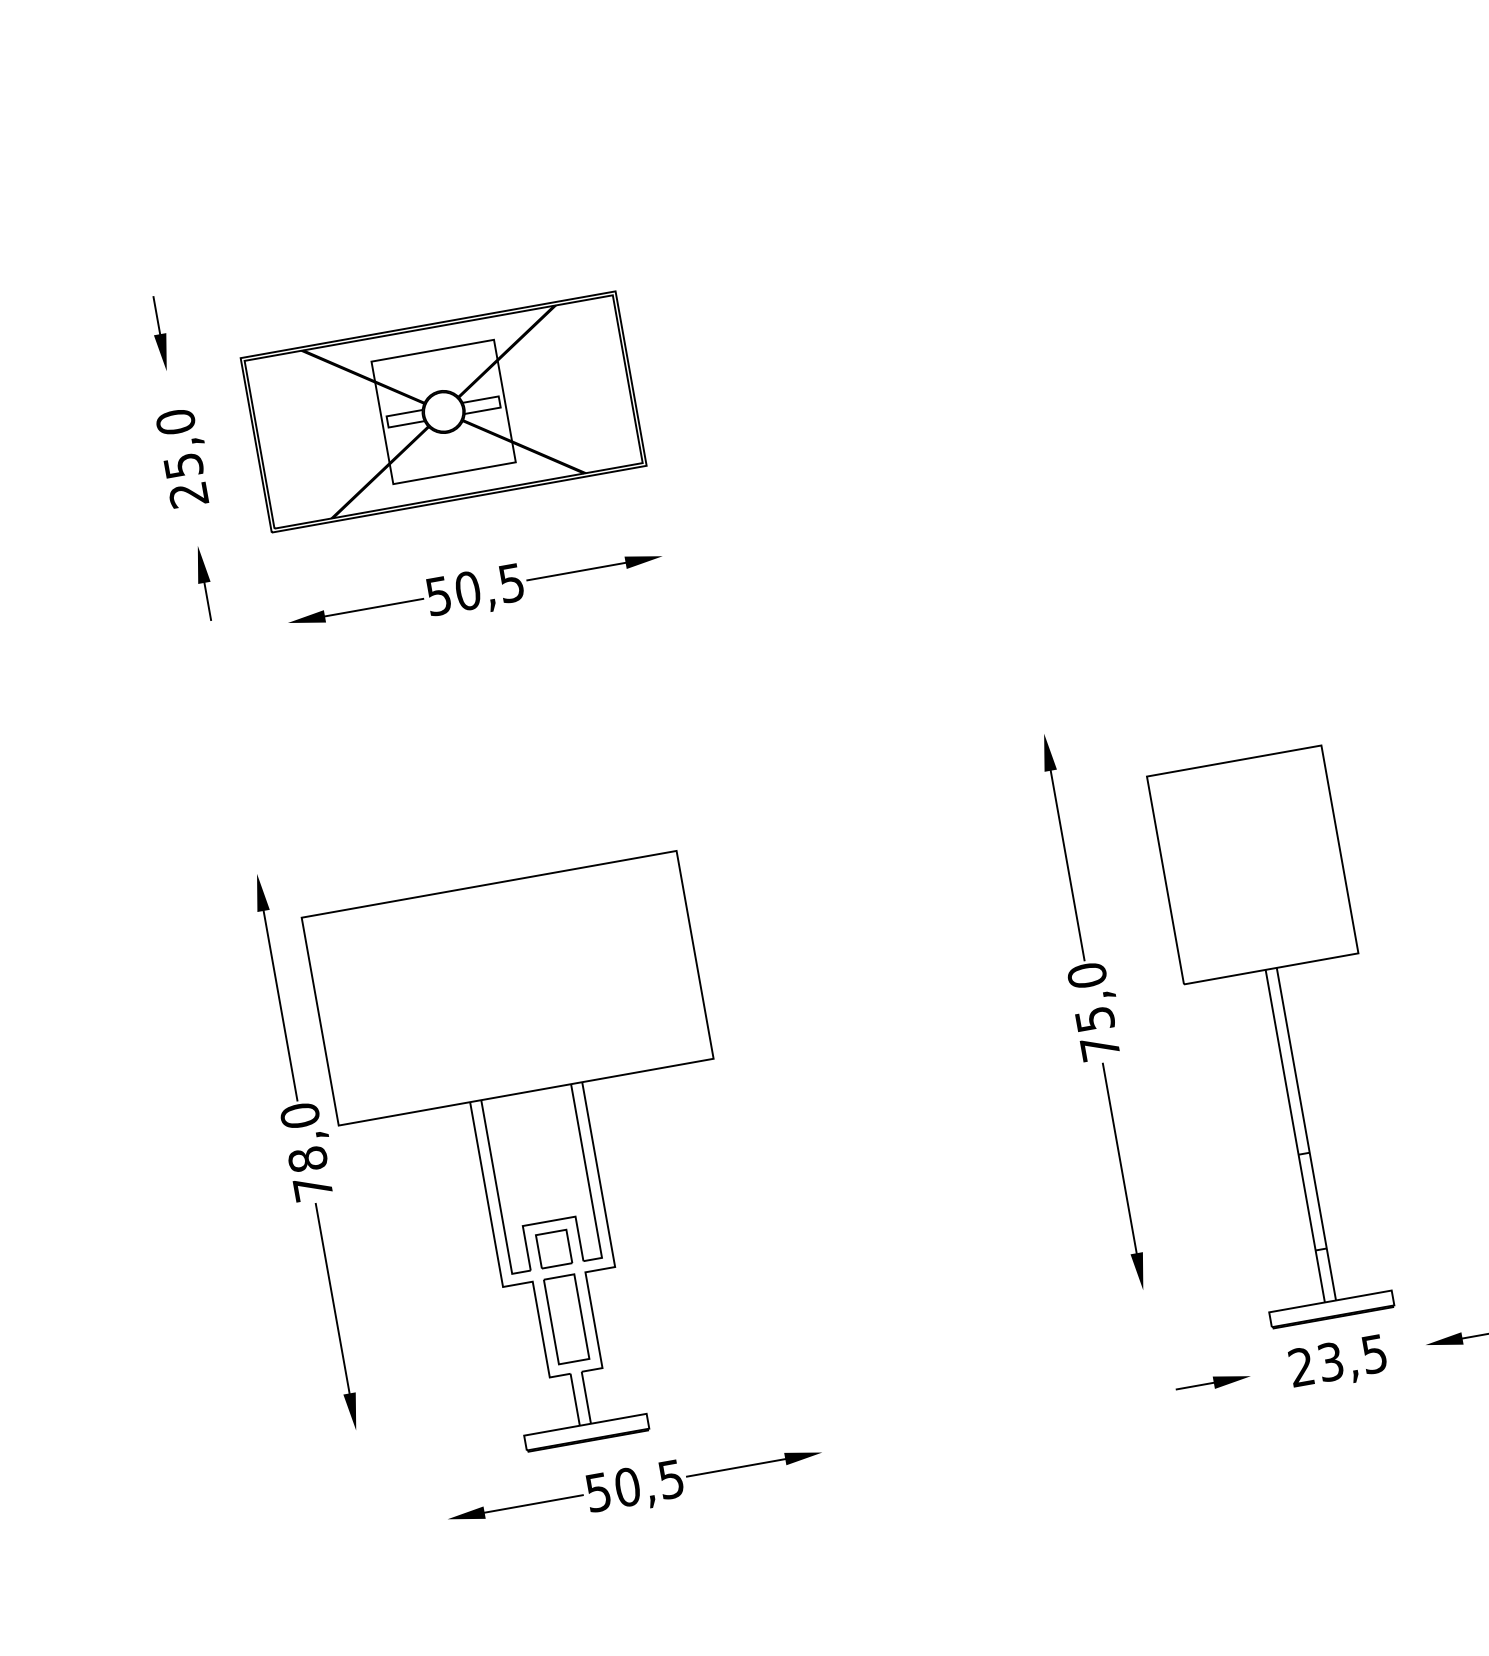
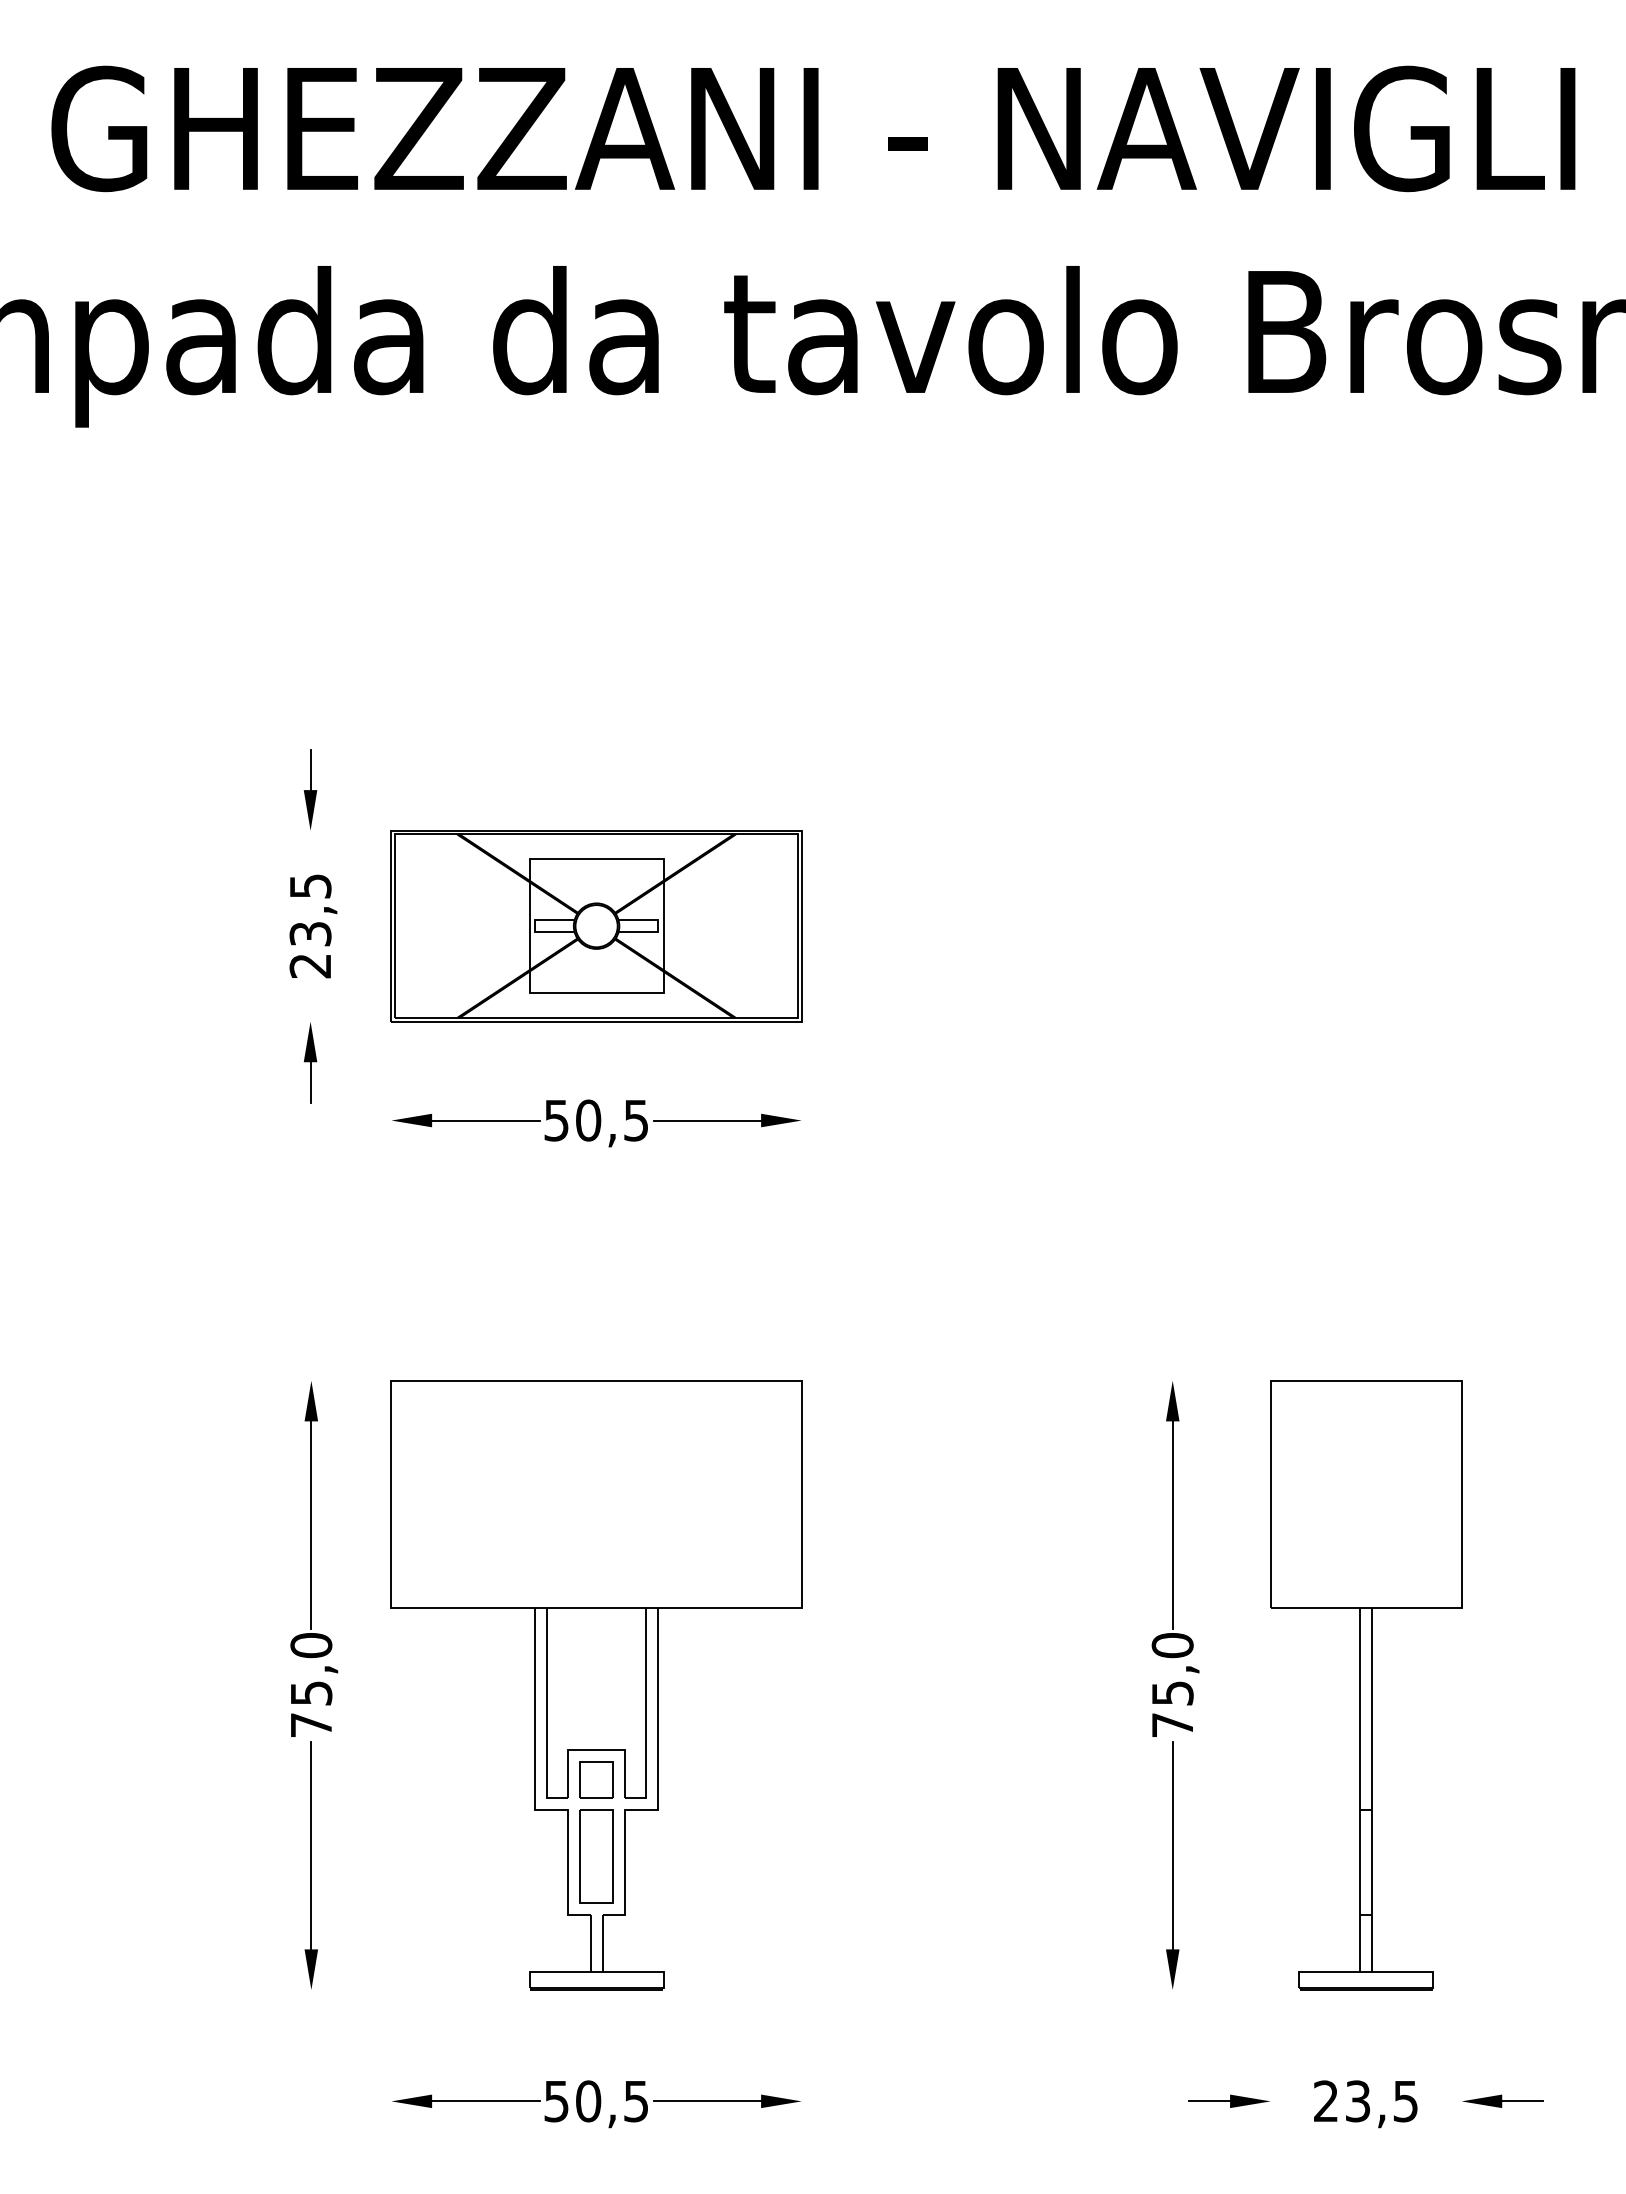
text: (179, 443) -> (310, 909), 25,0 -> 23,5
part: (1284, 1039) -> (1366, 1685), moved
text: (307, 1158) -> (311, 1692), 78,0 -> 75,0
part: (538, 1162) -> (596, 1685), moved

